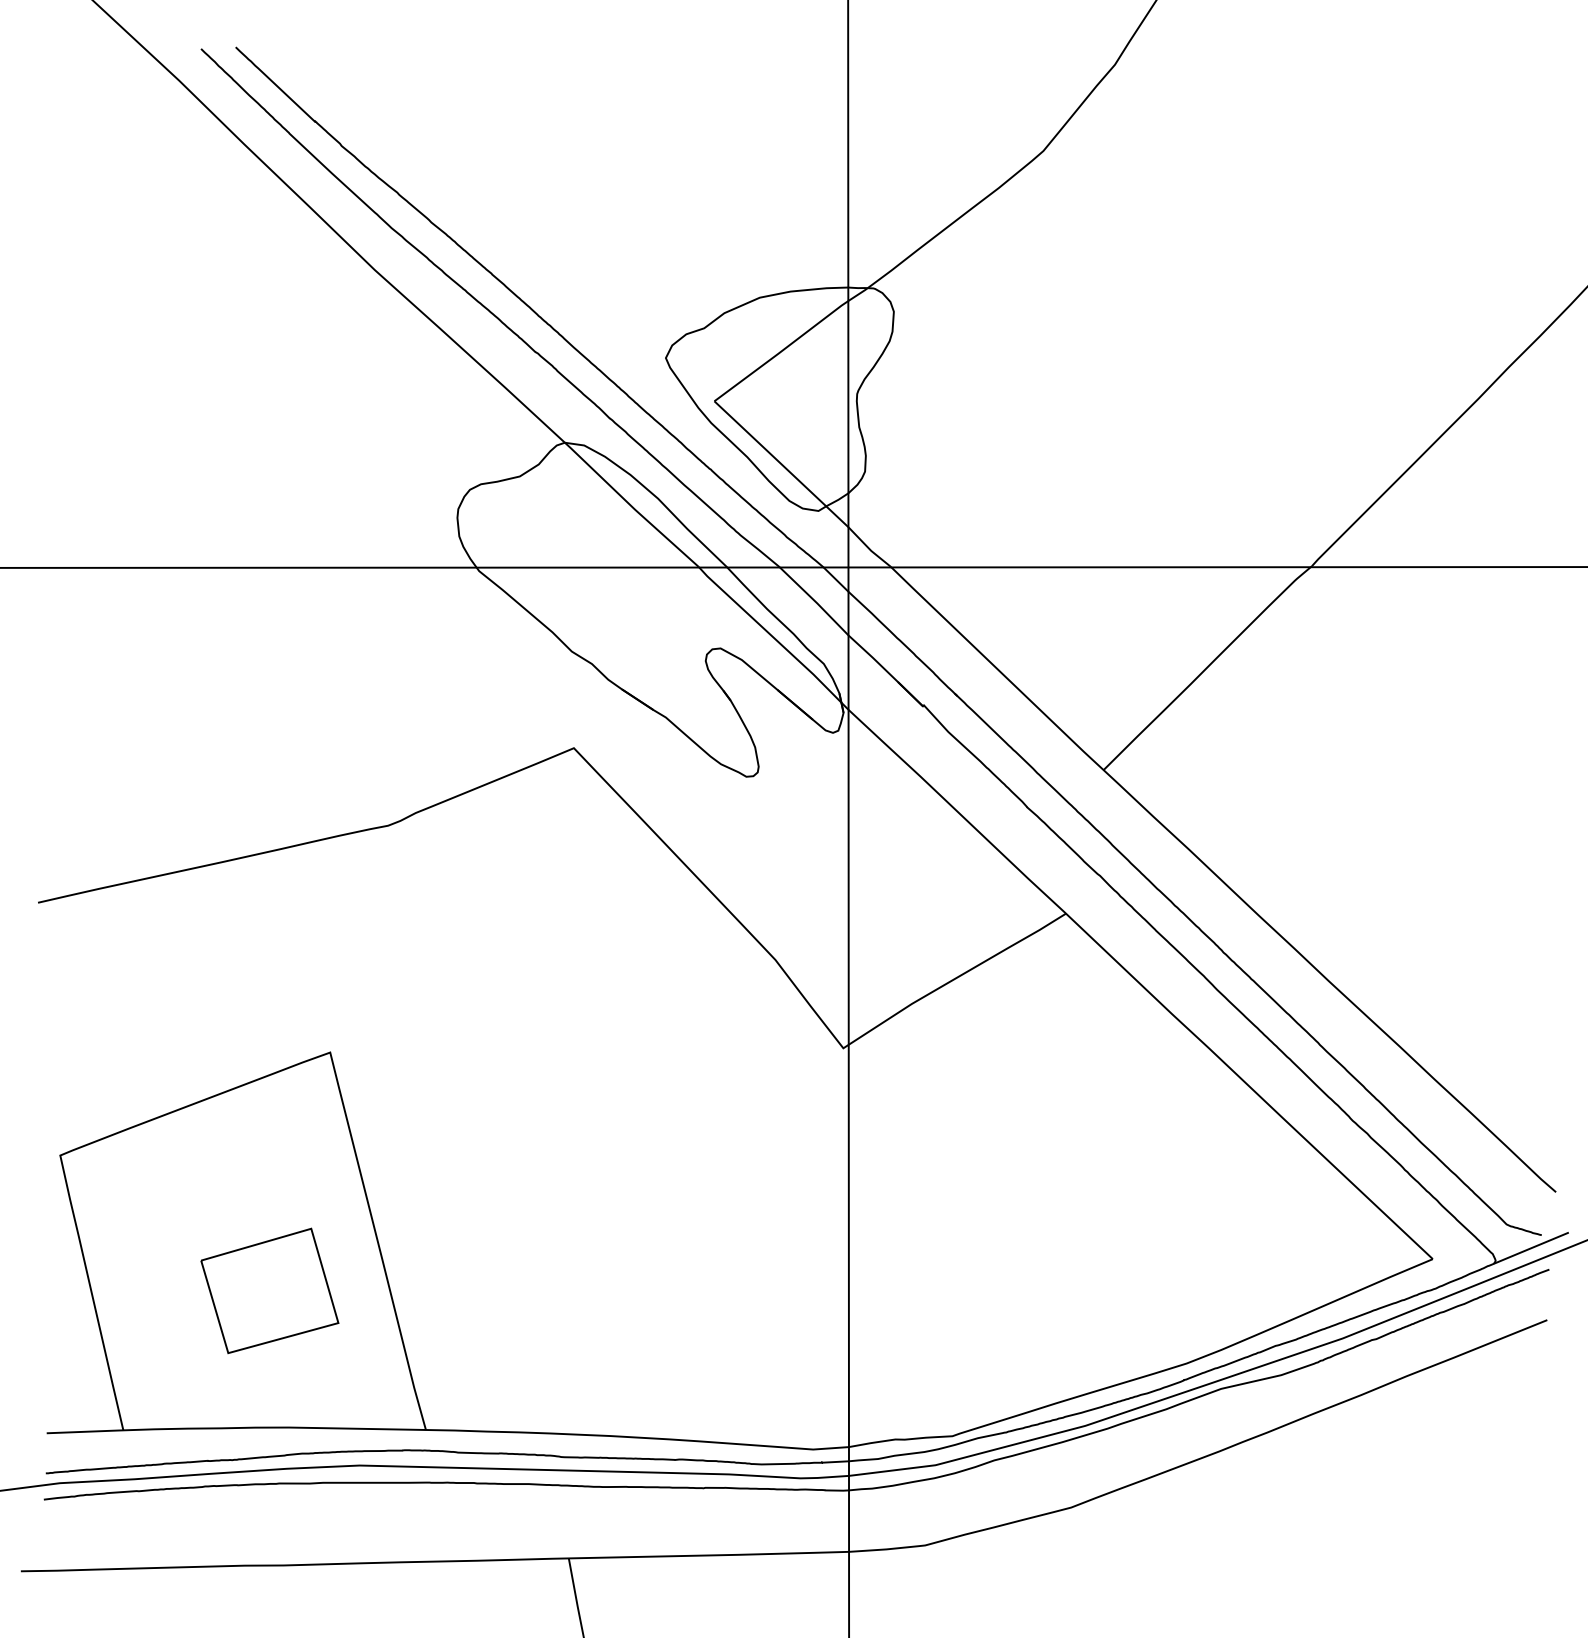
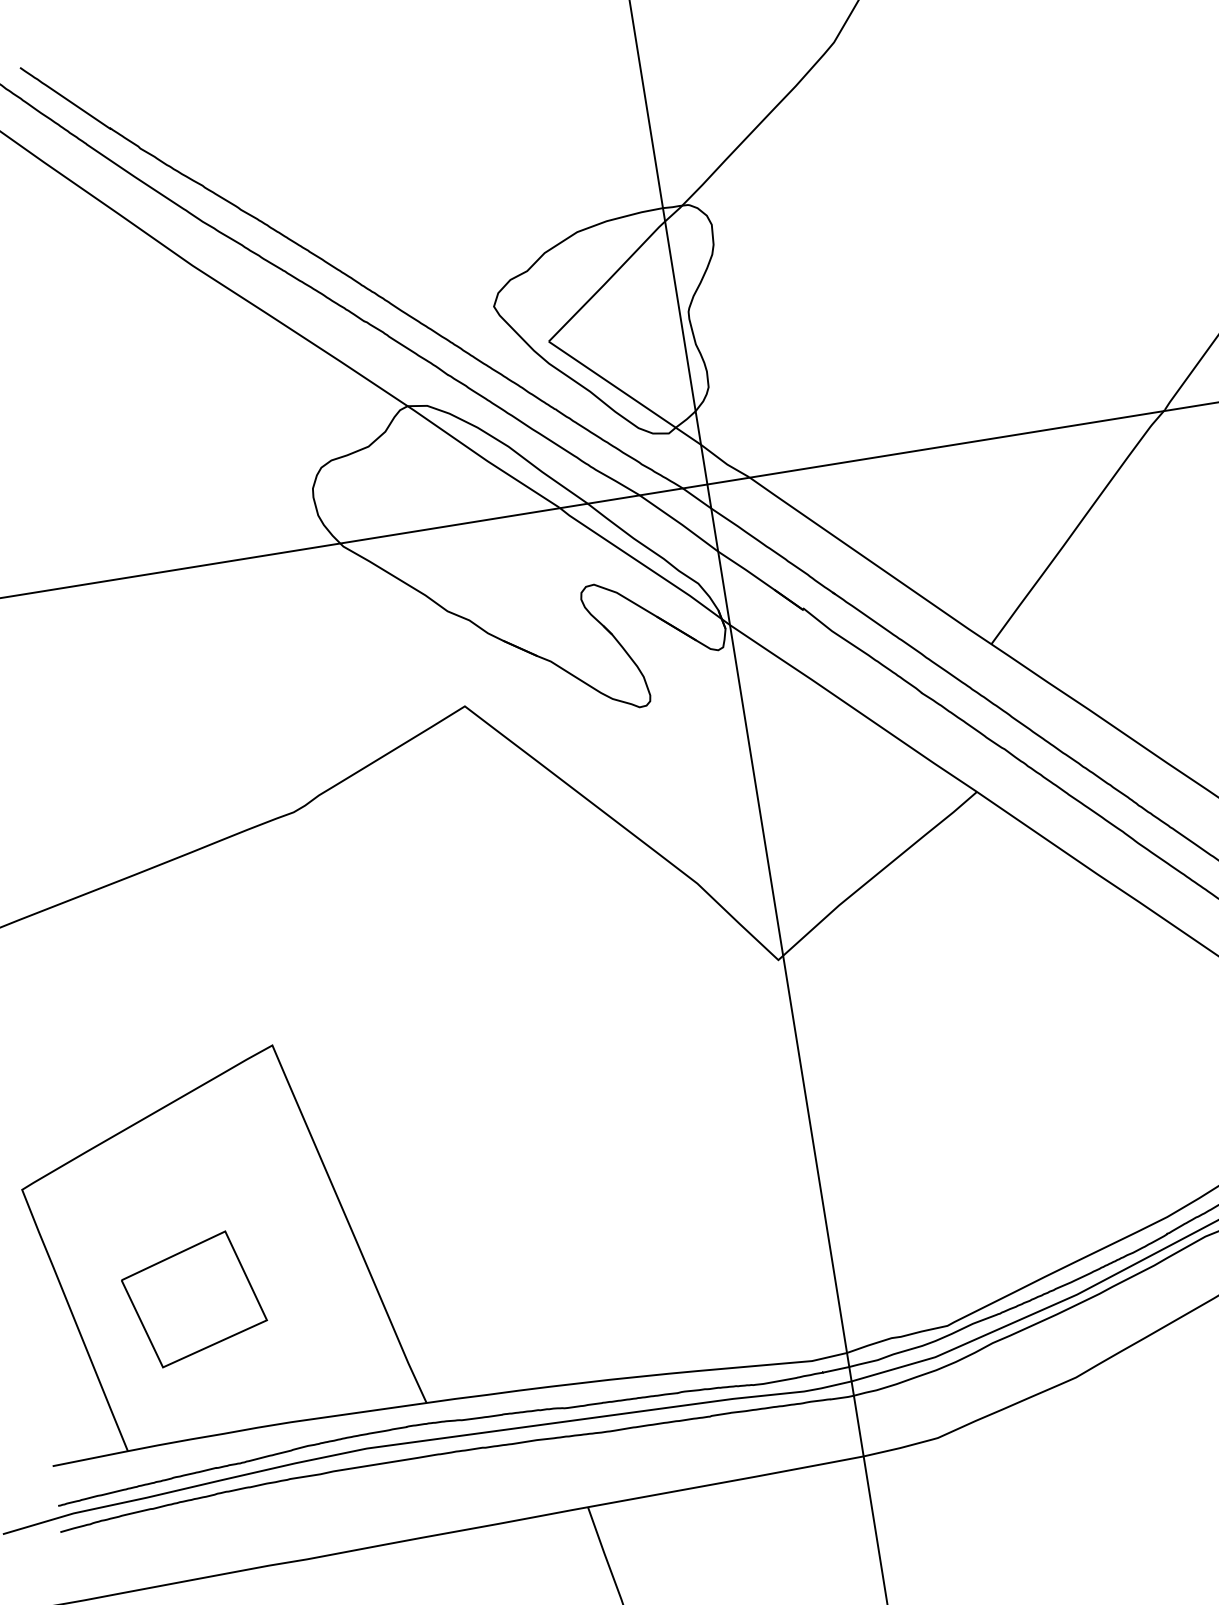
part: (269, 1290) -> (193, 1299), moved

